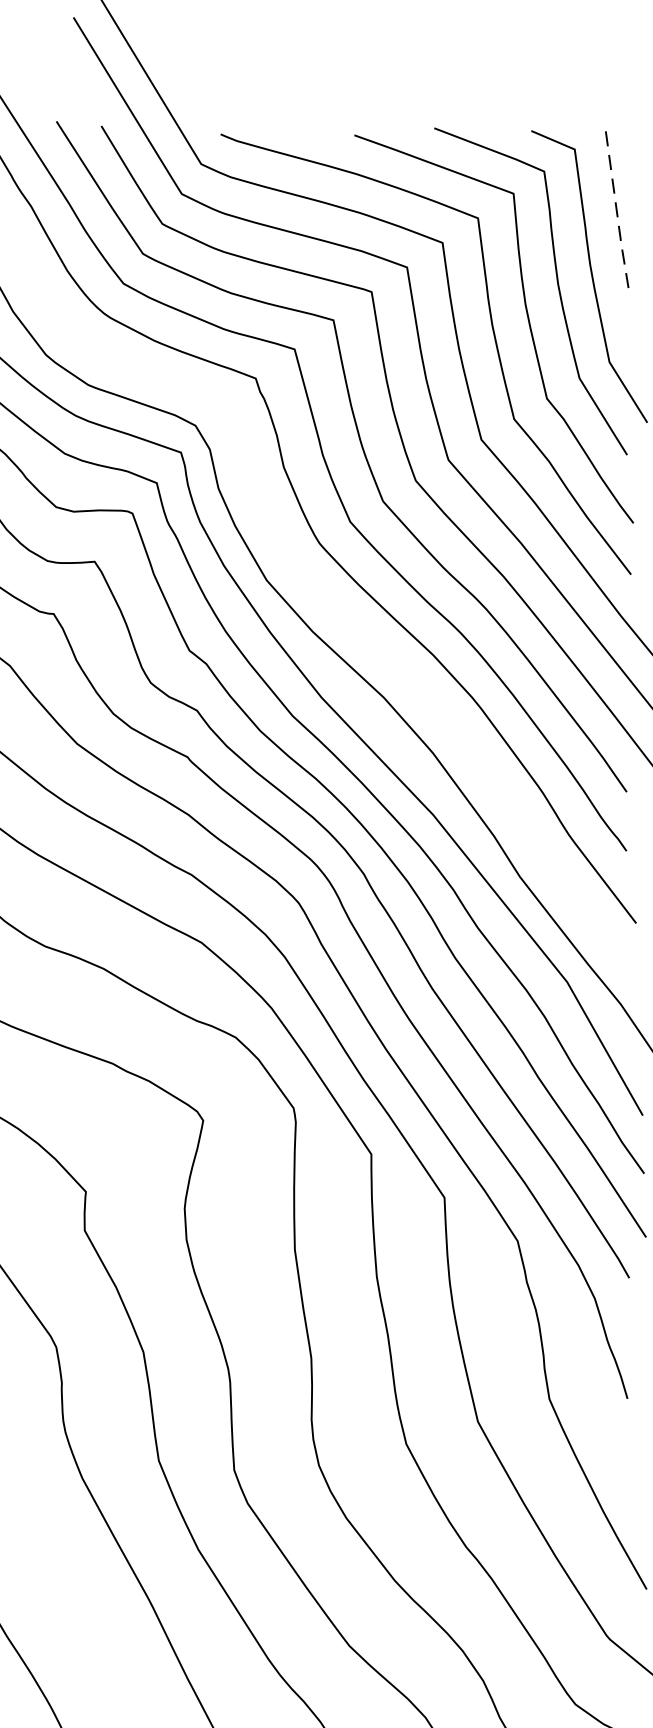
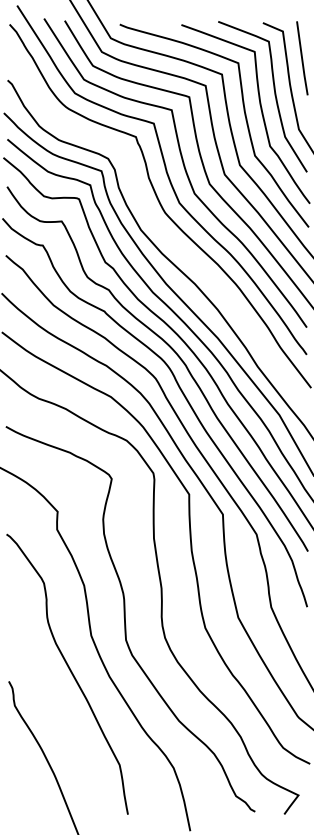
line: (617, 208) -> (302, 58), dashed -> solid

